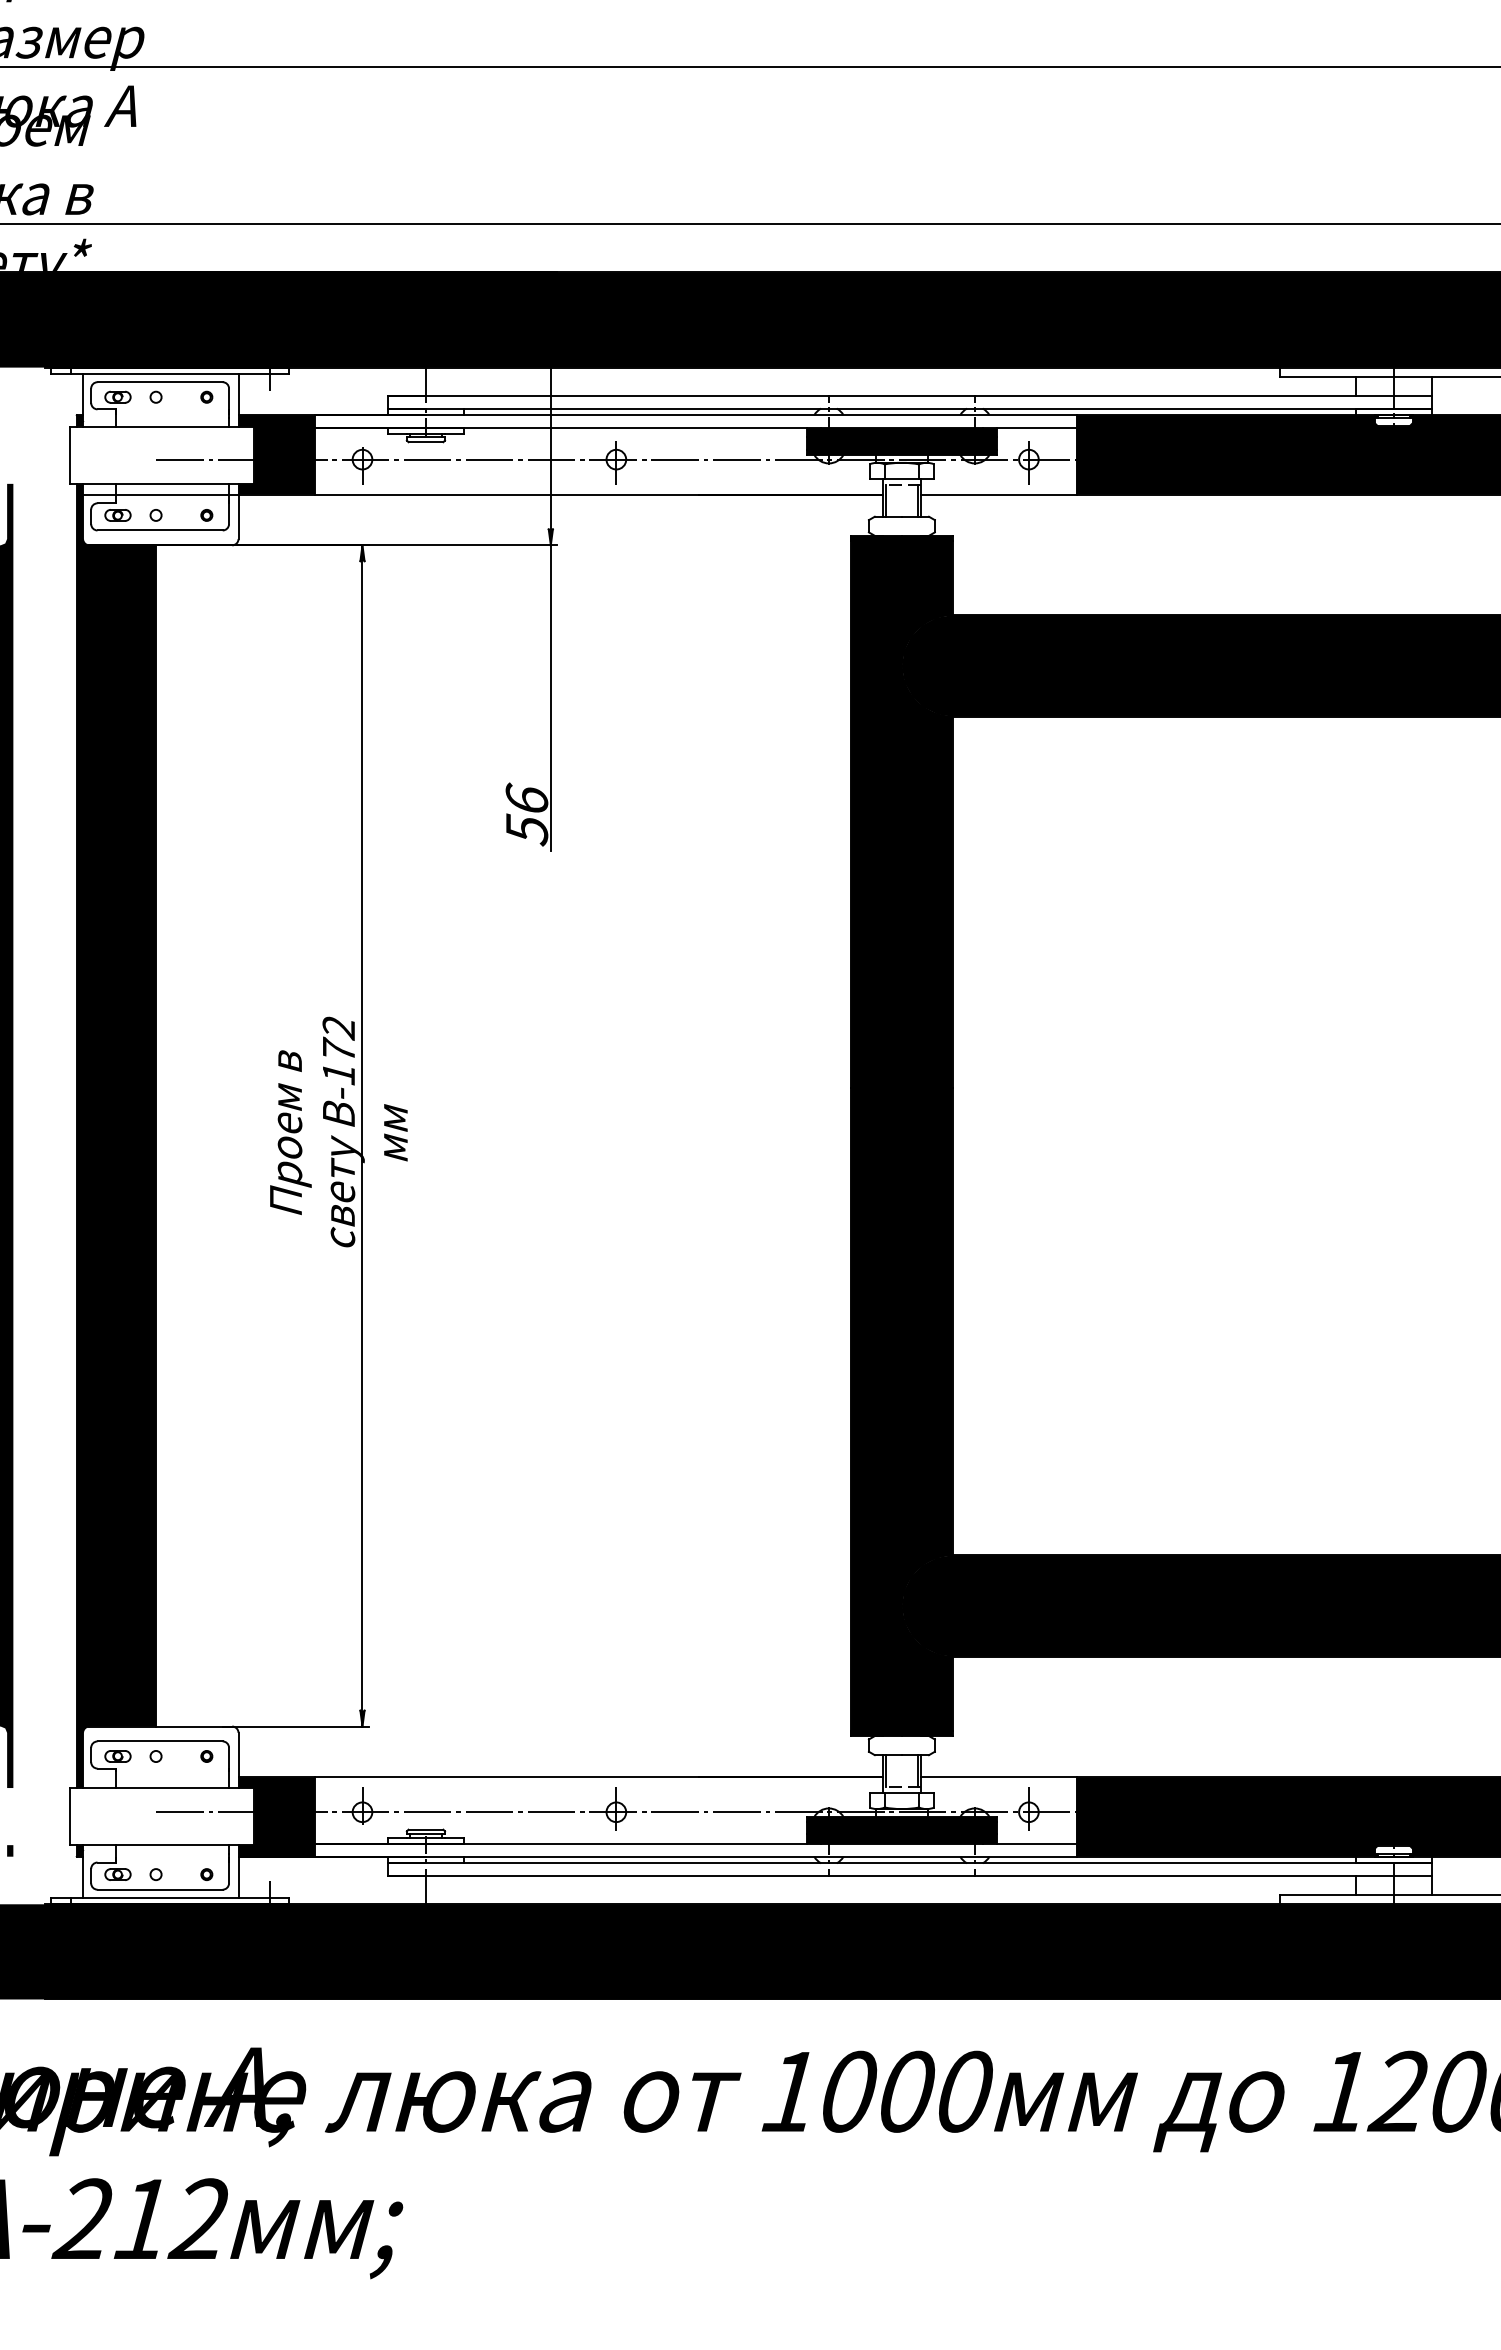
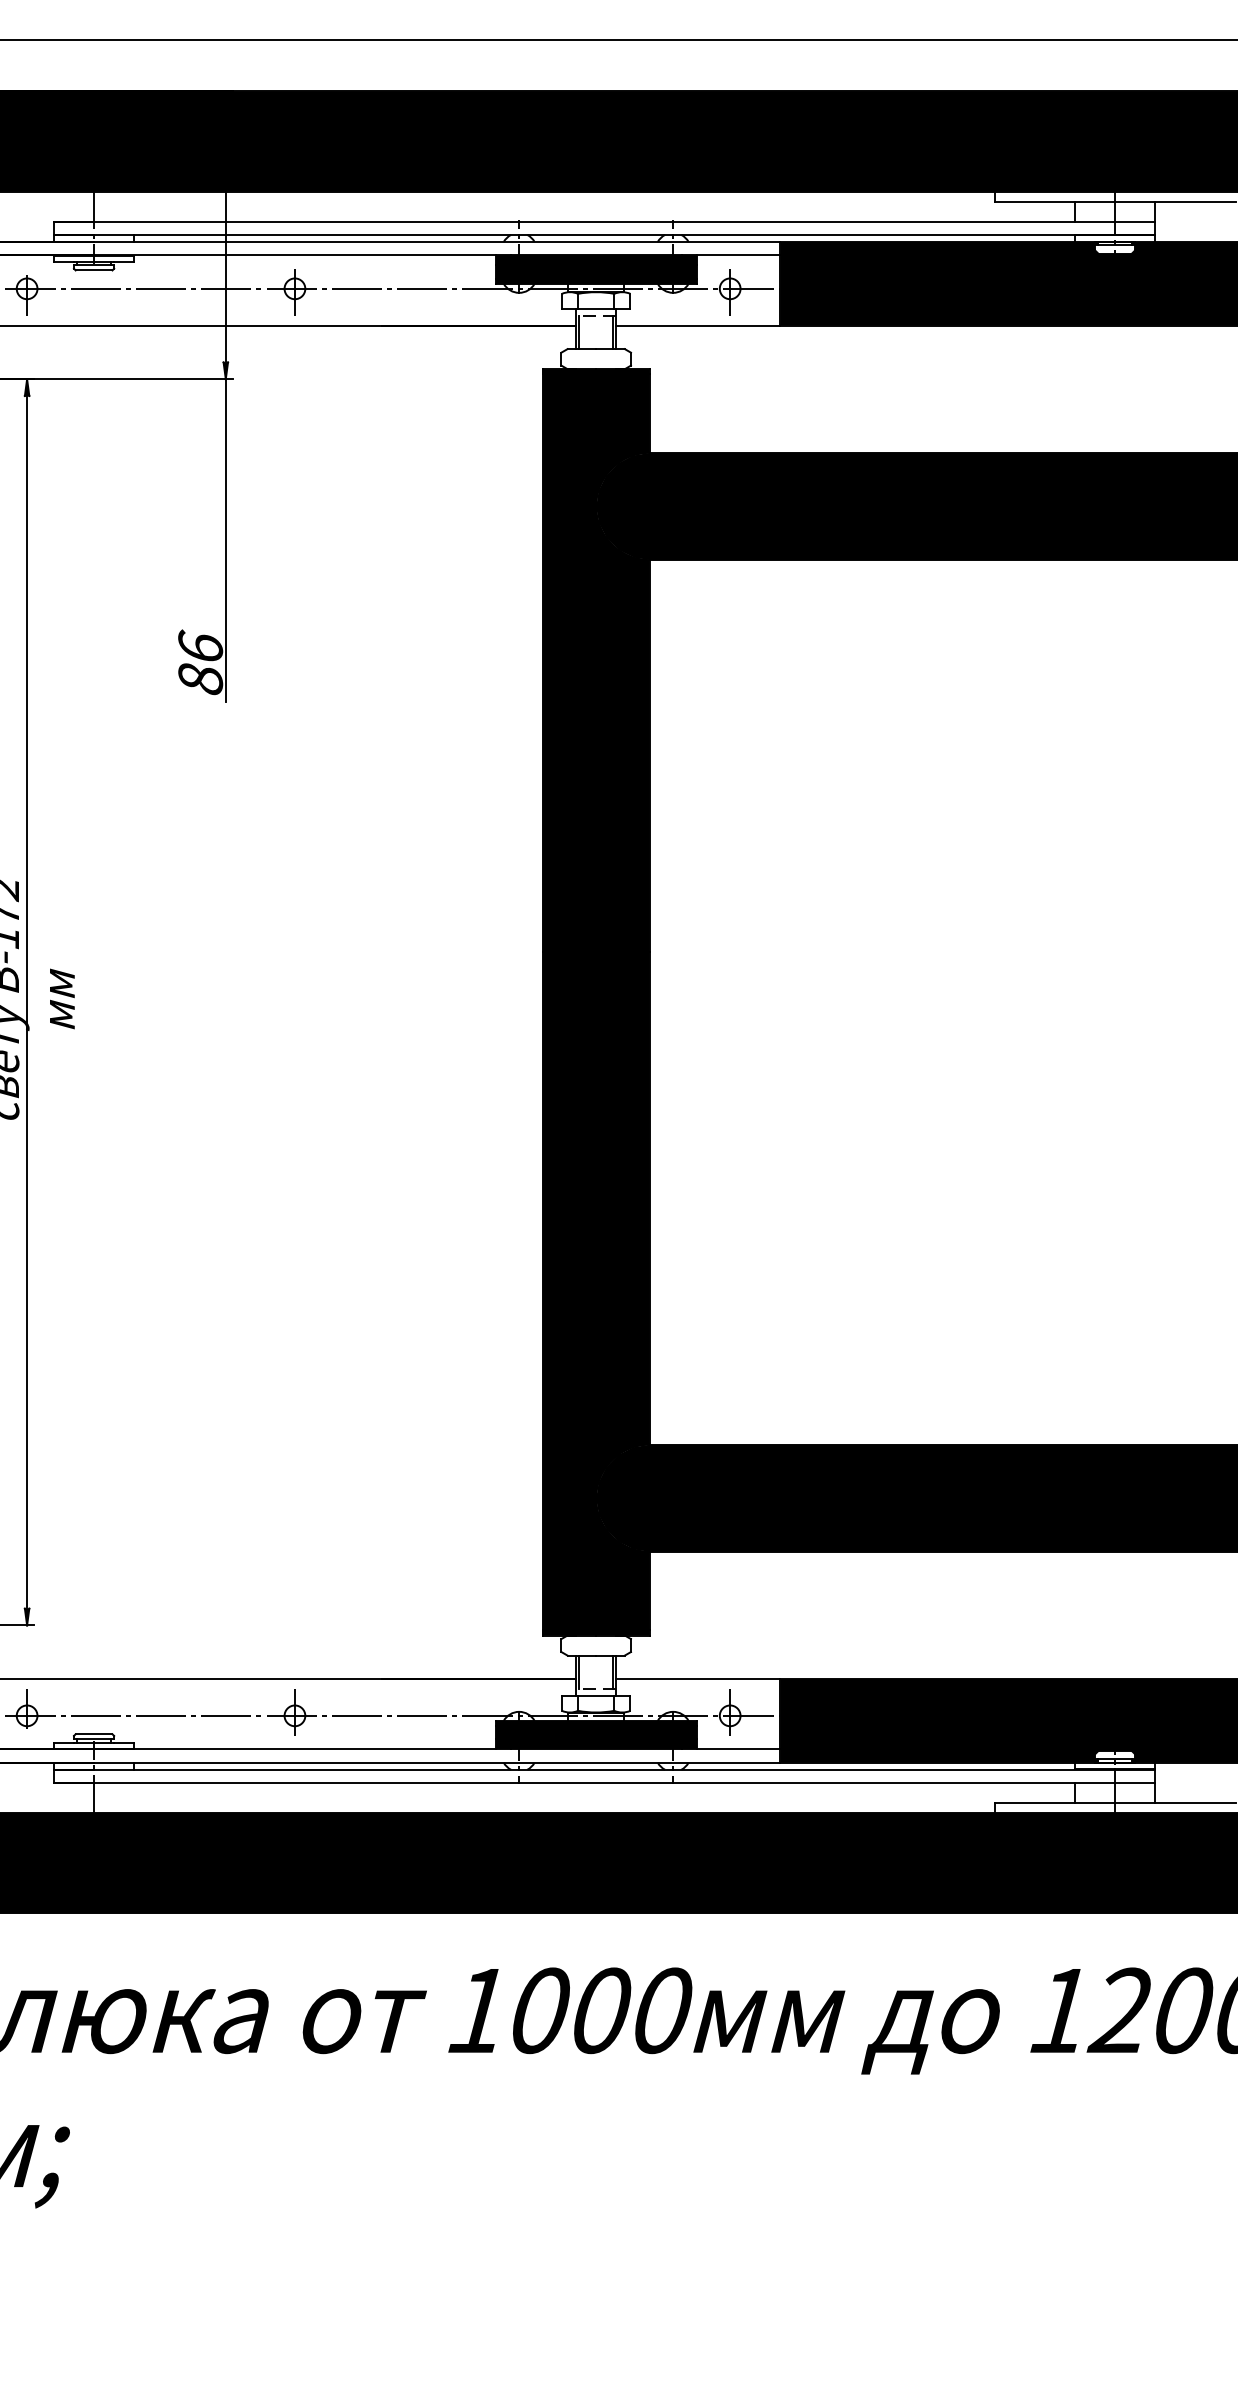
text: (526, 829) -> (200, 679), 56 -> 86

